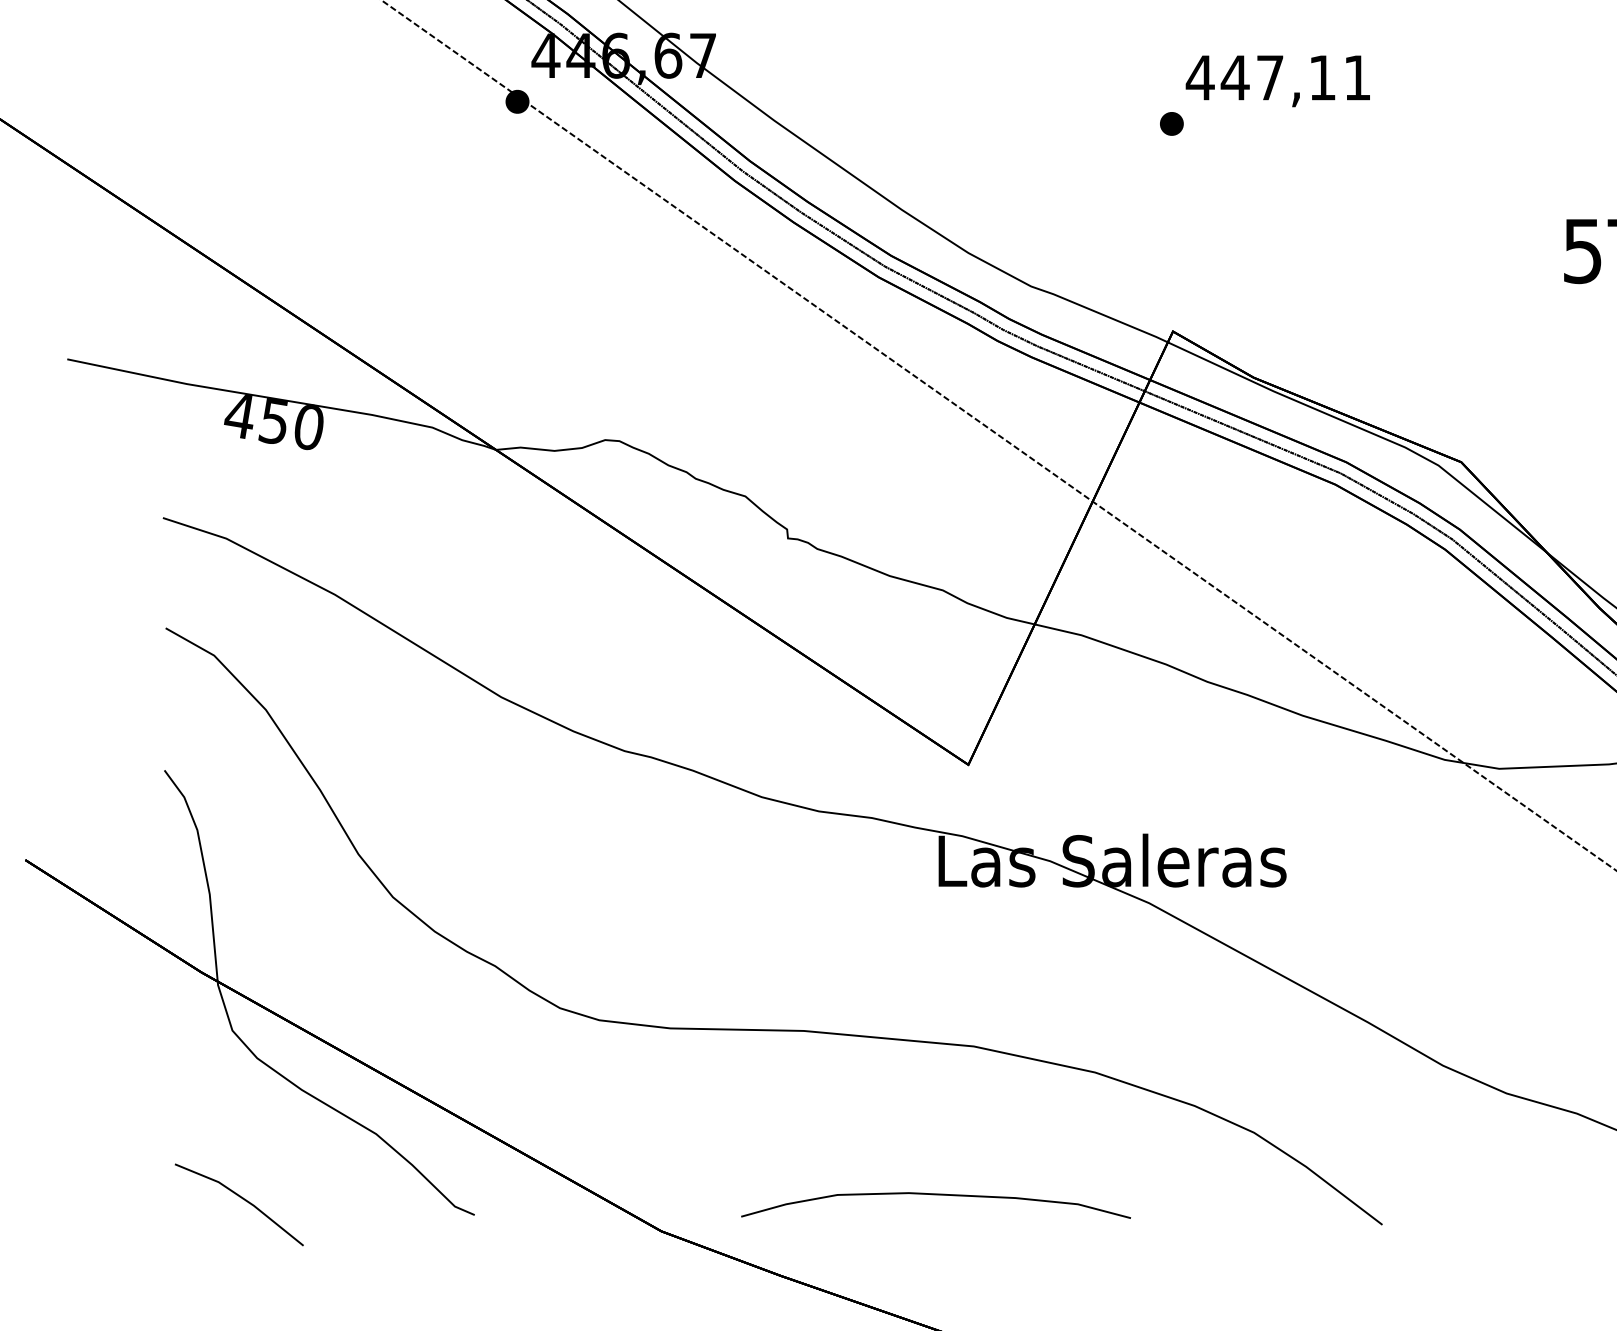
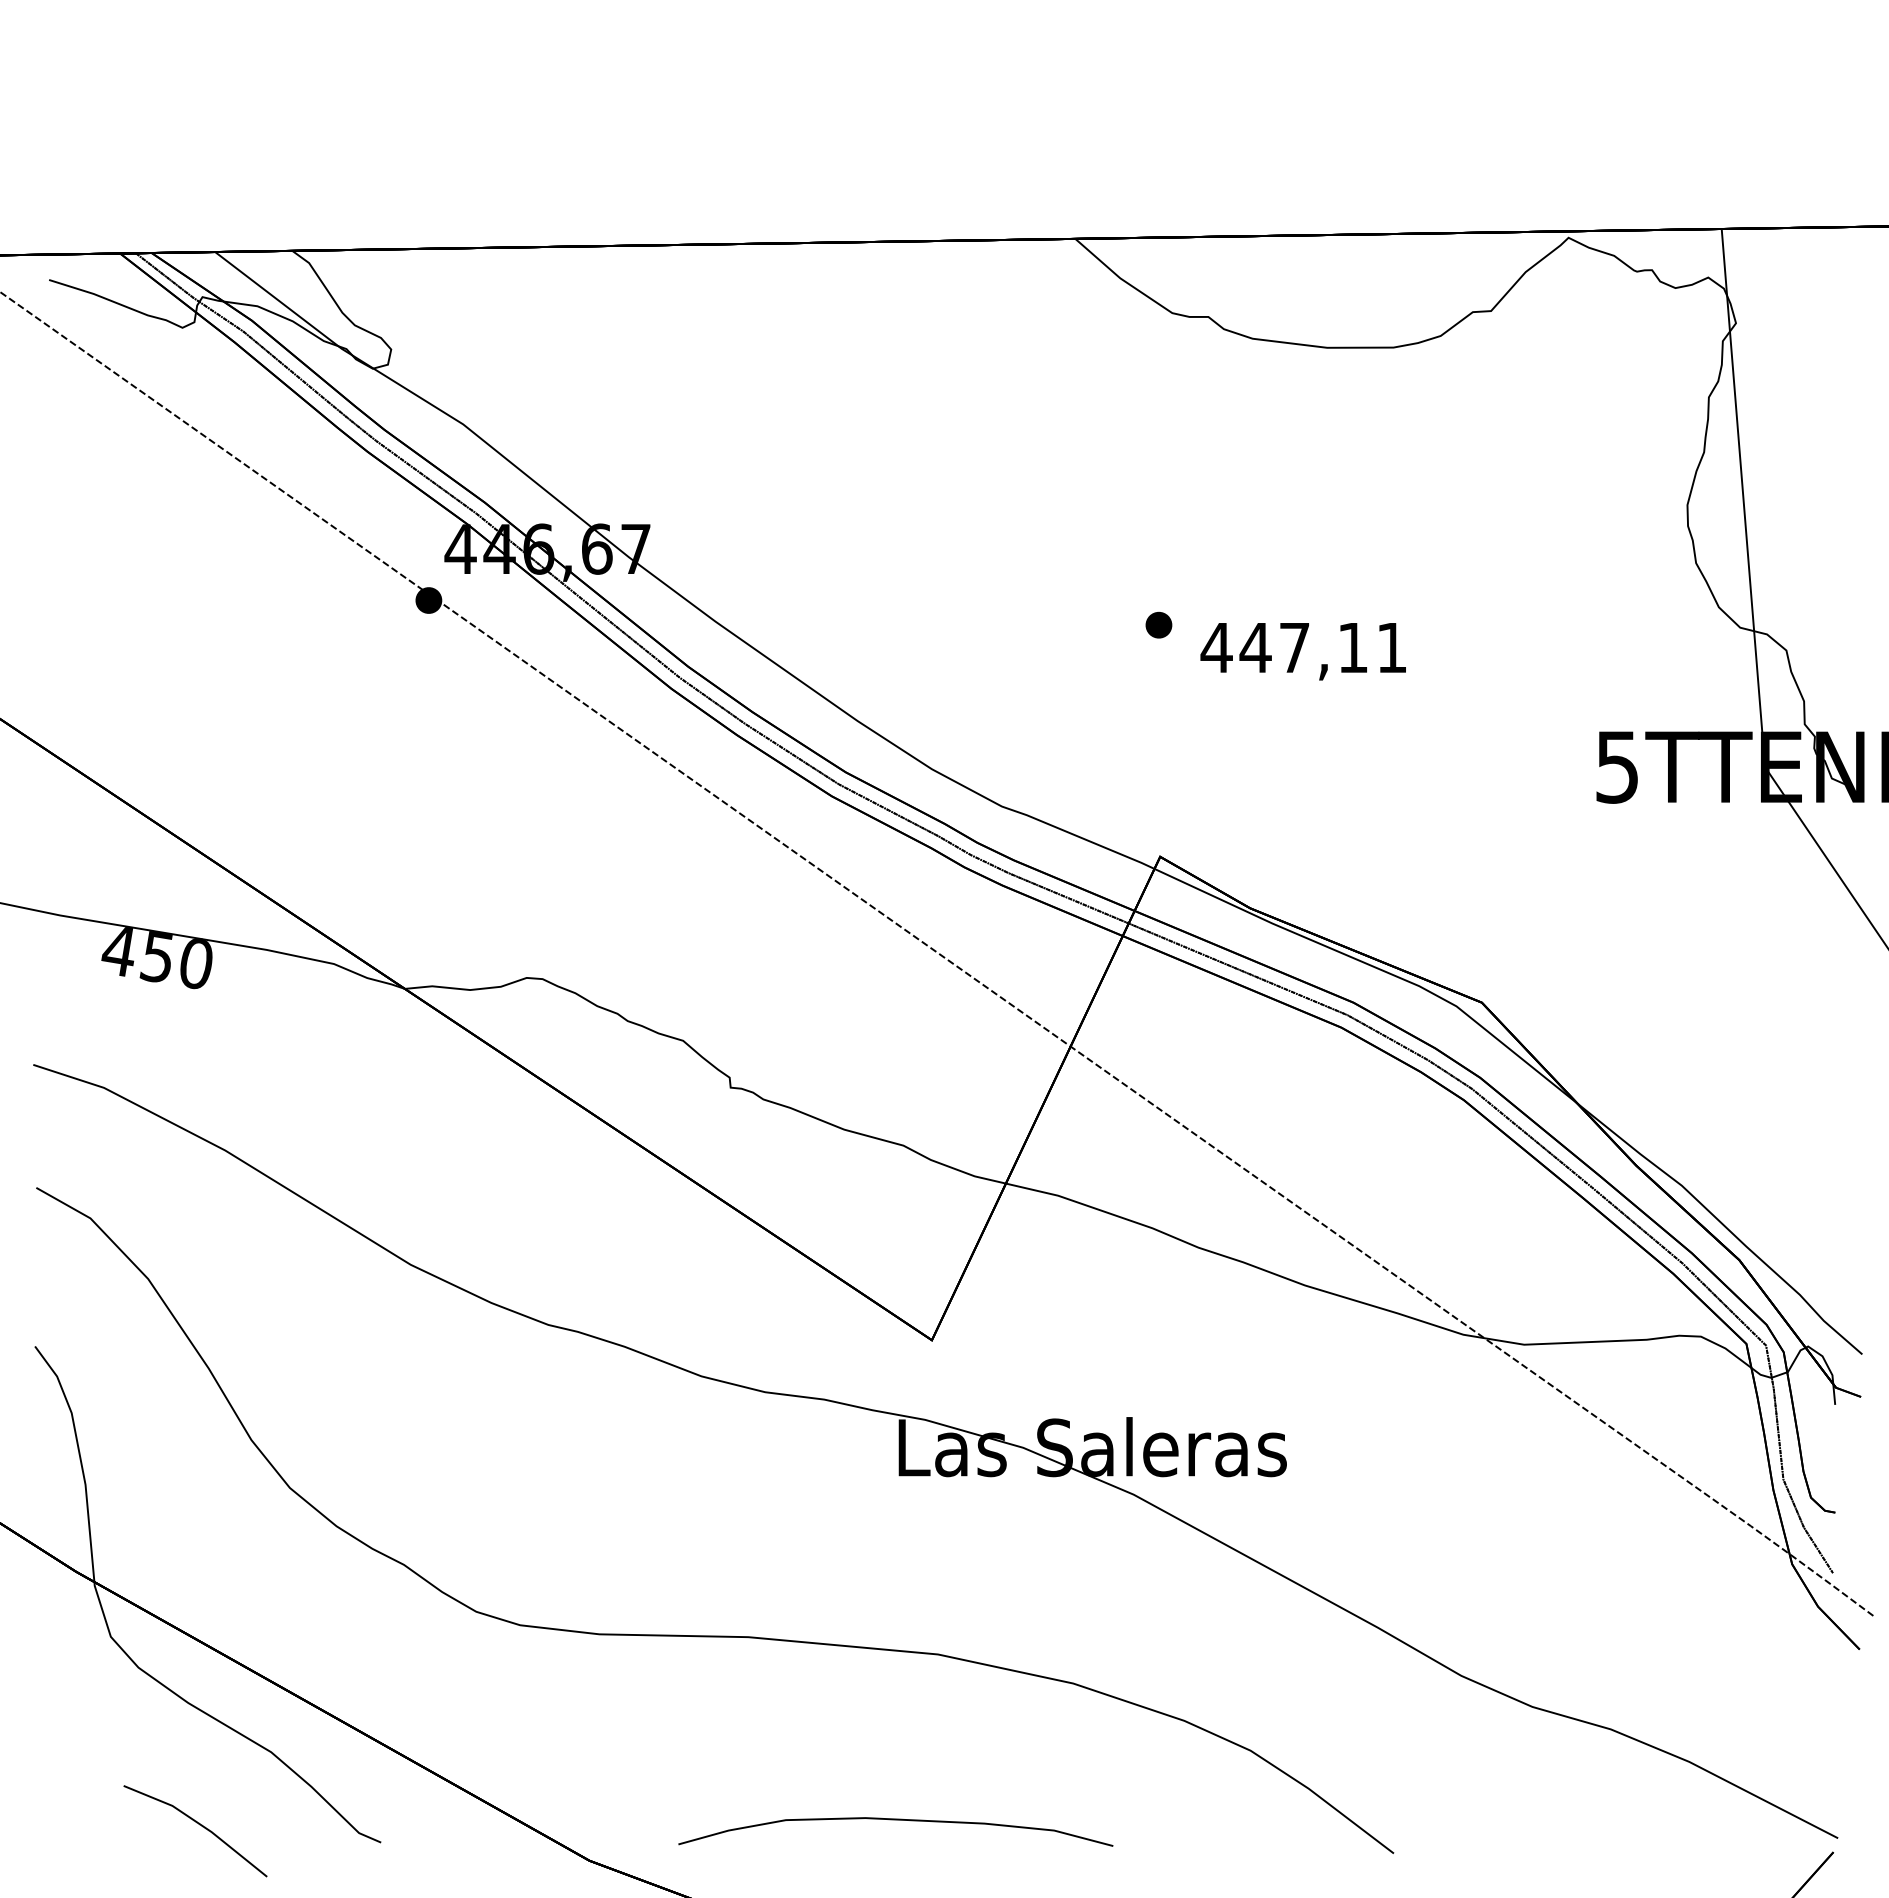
text: (1277, 81) -> (1302, 651), moved
part: (242, 1199) -> (199, 1825), moved

